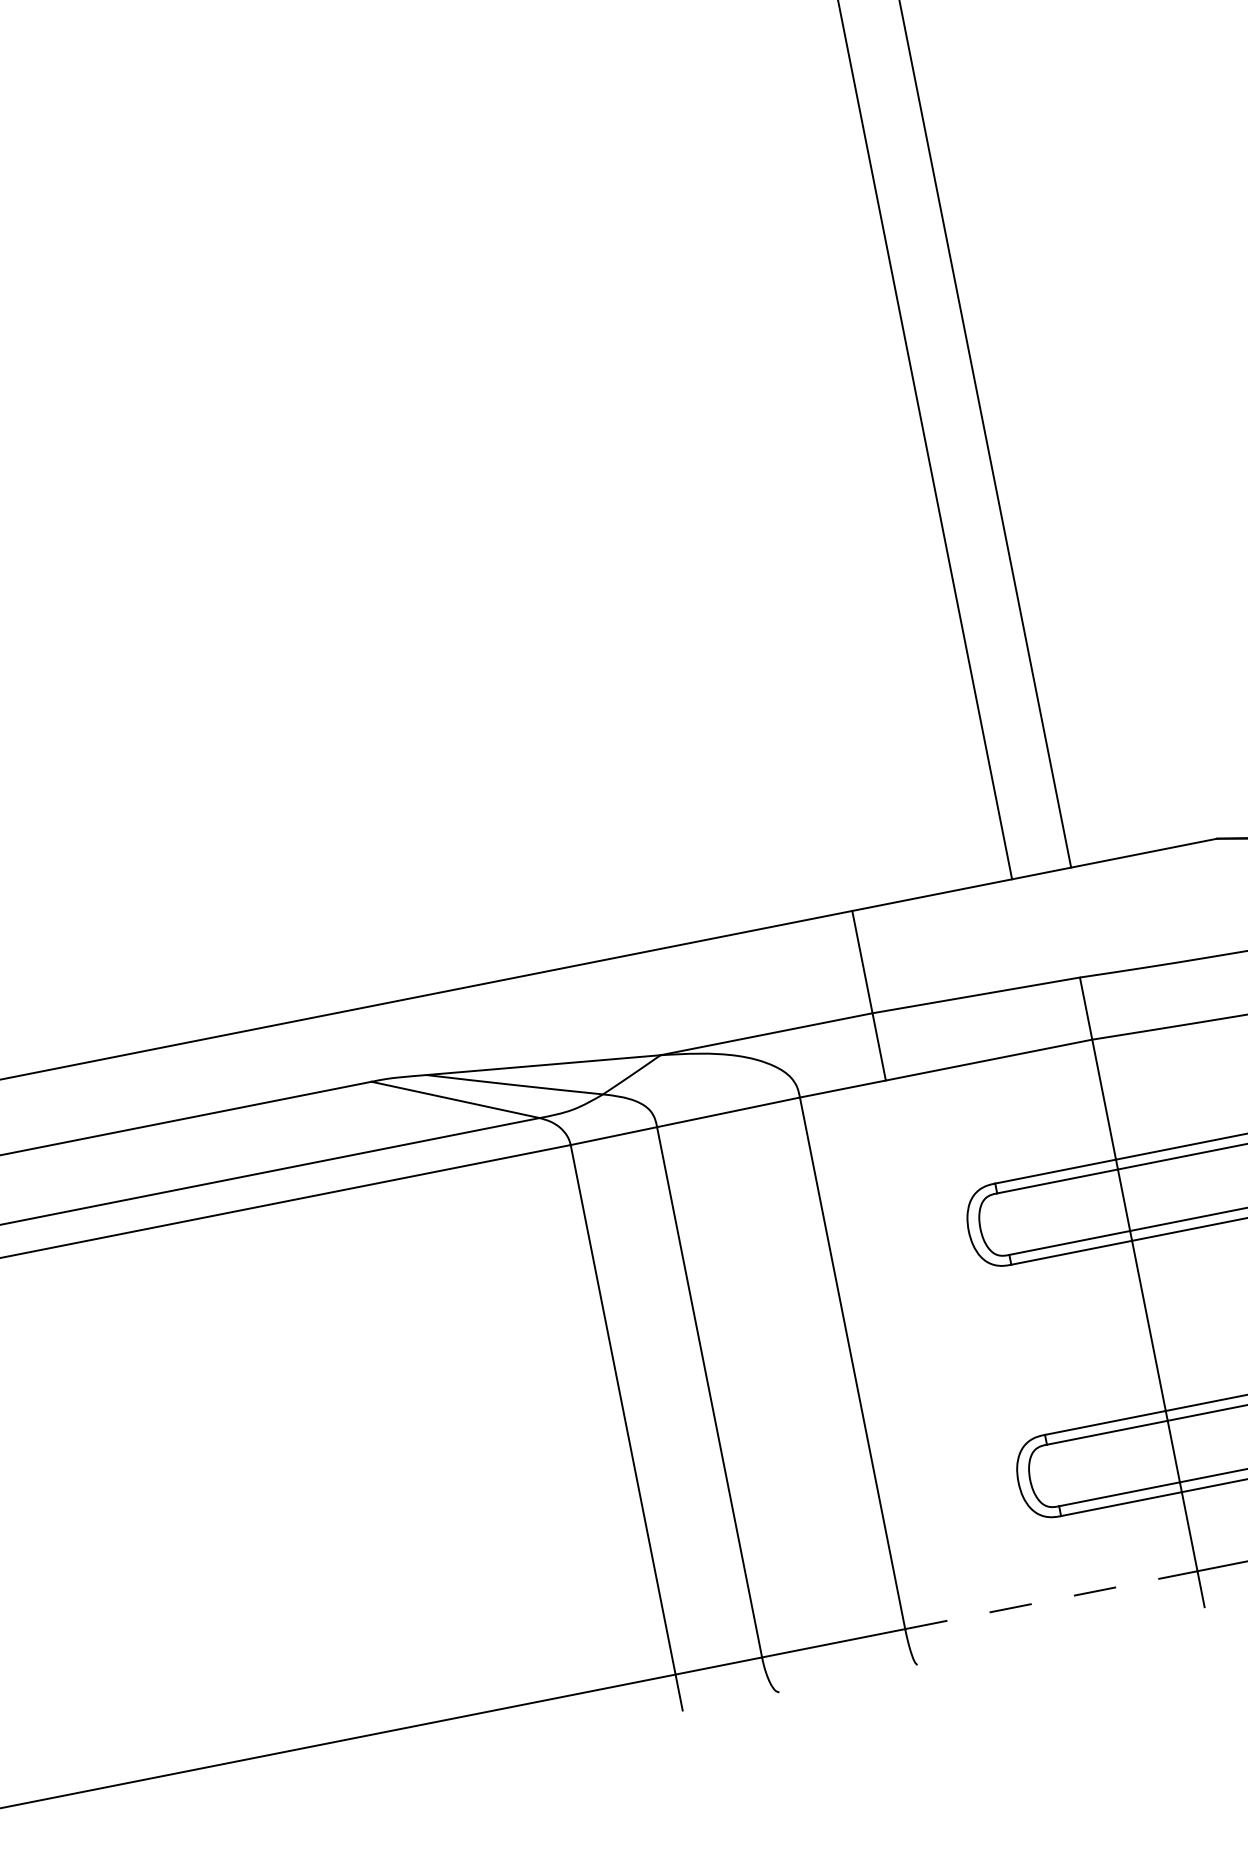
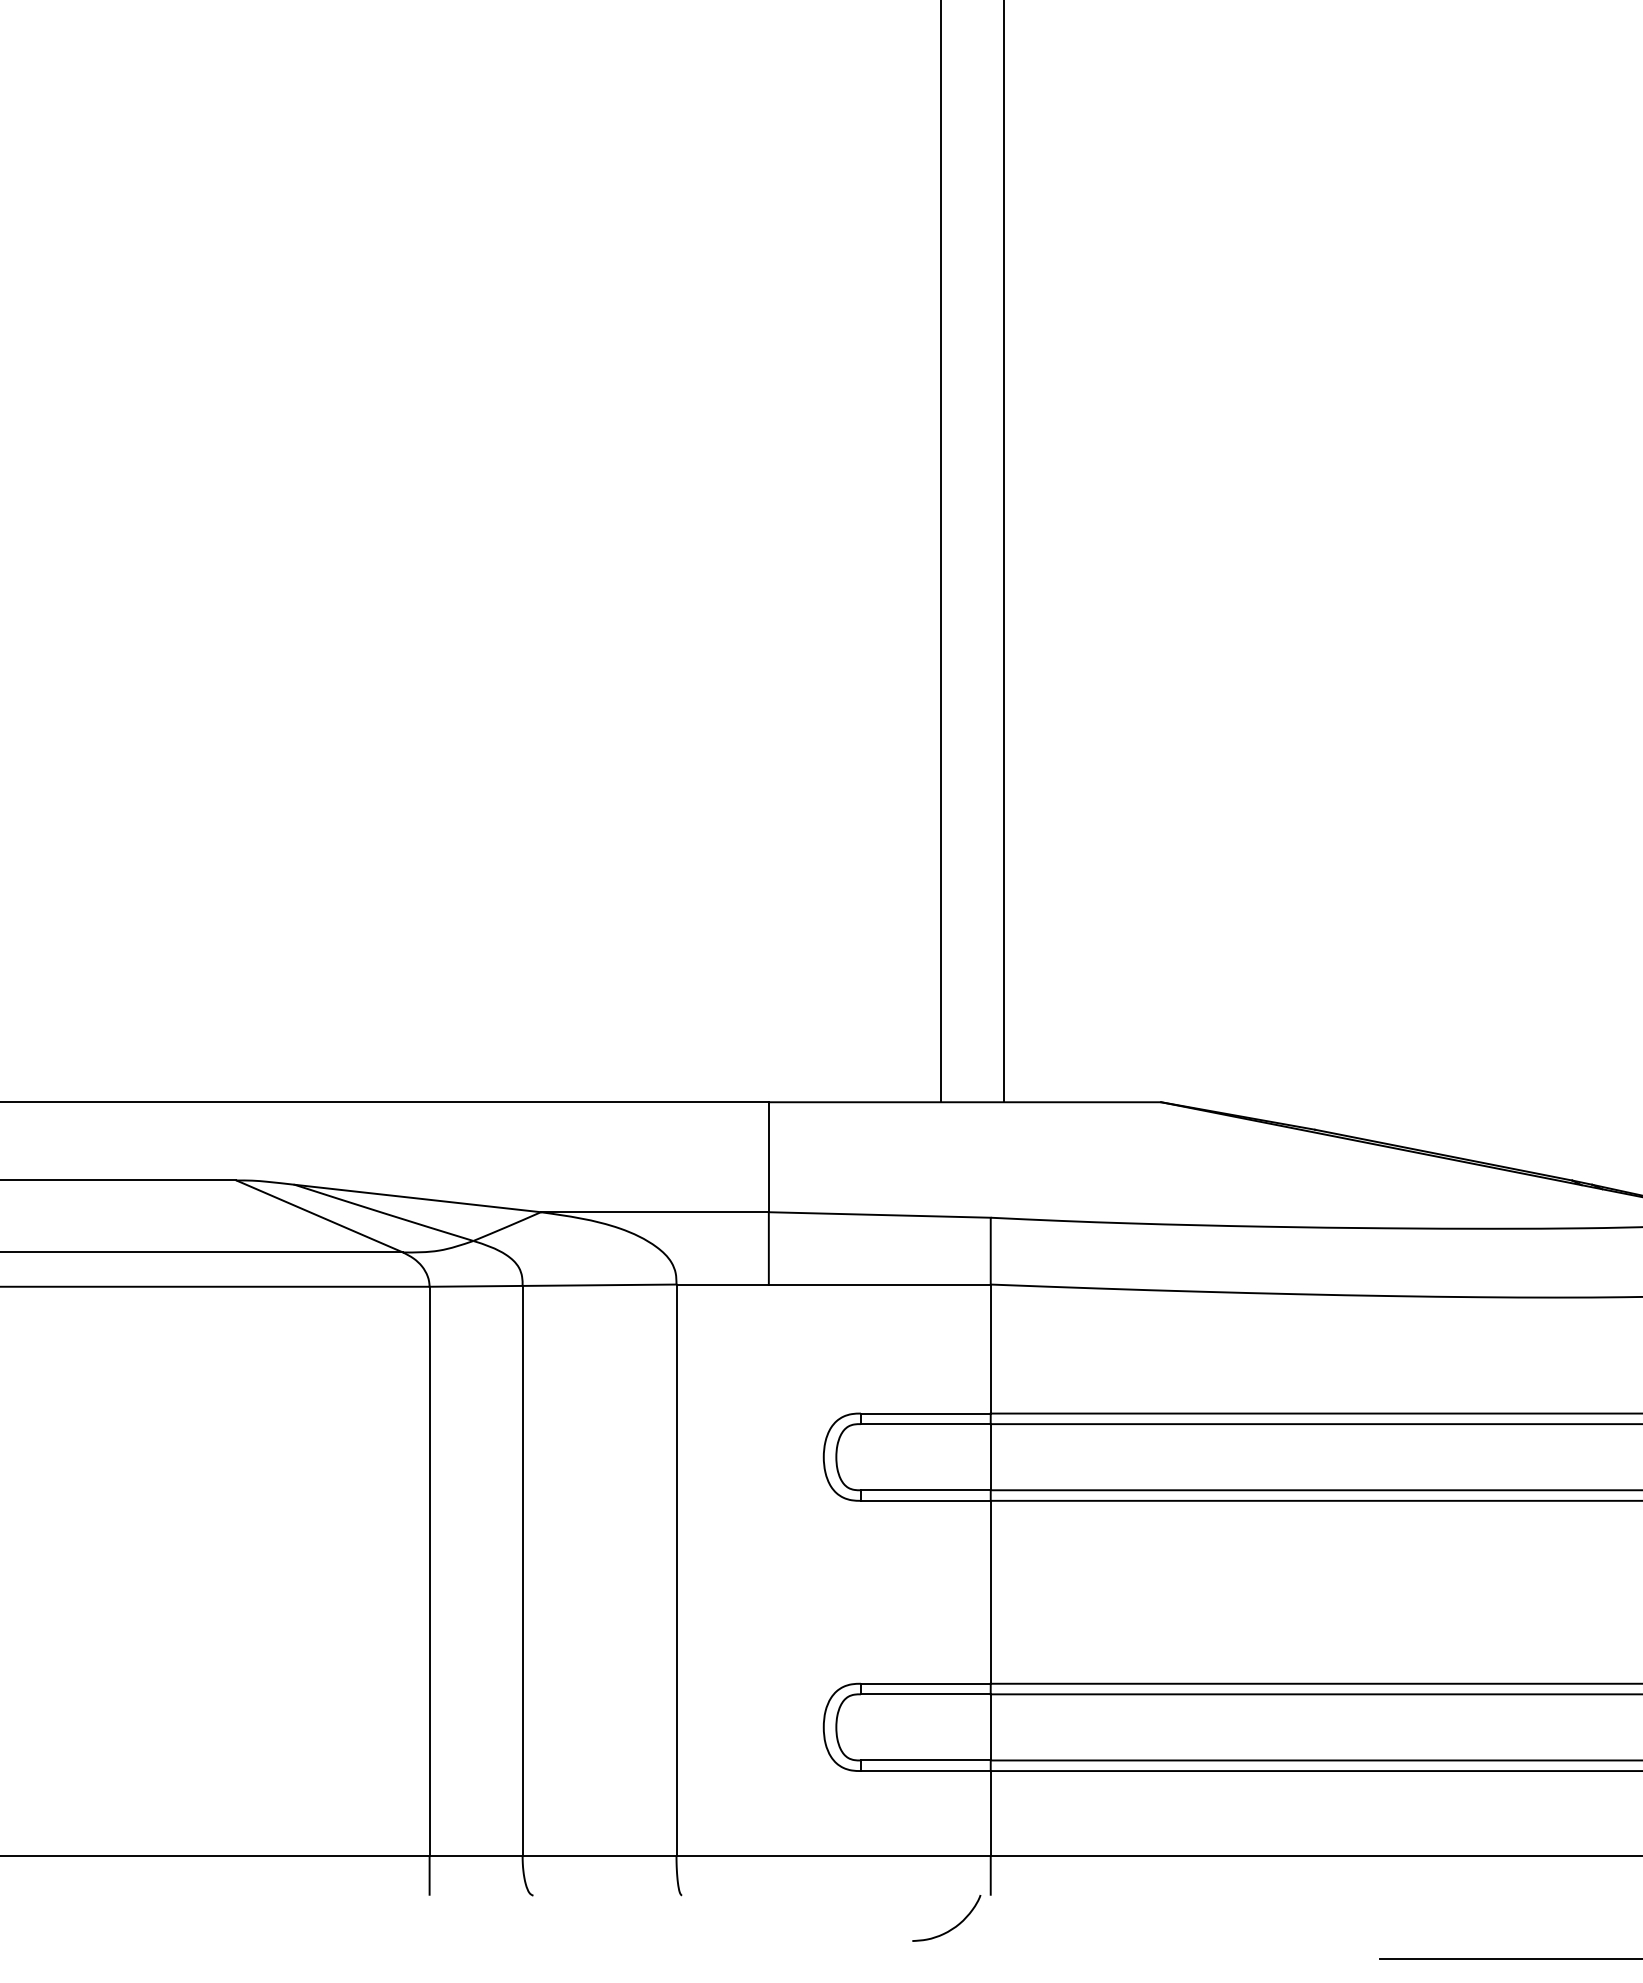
line: (1052, 1600) -> (834, 1856), dashed -> solid
curve: (1175, 1644) -> (952, 1927), added

